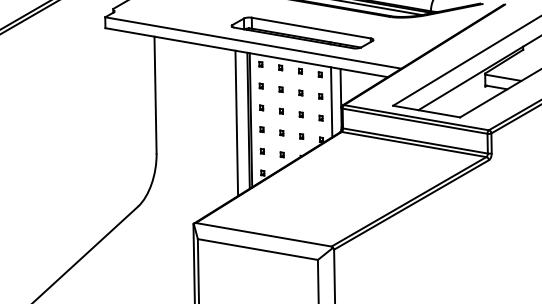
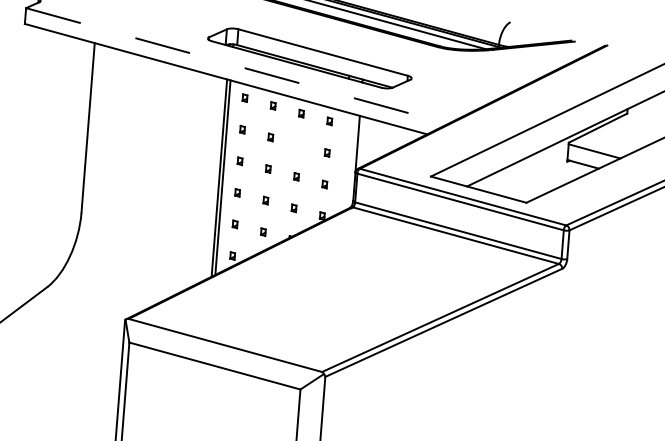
line: (253, 43) -> (237, 66), solid -> dashed
part: (300, 92) -> (298, 144), removed
line: (331, 102) -> (342, 163), removed
line: (236, 123) -> (201, 180), removed

